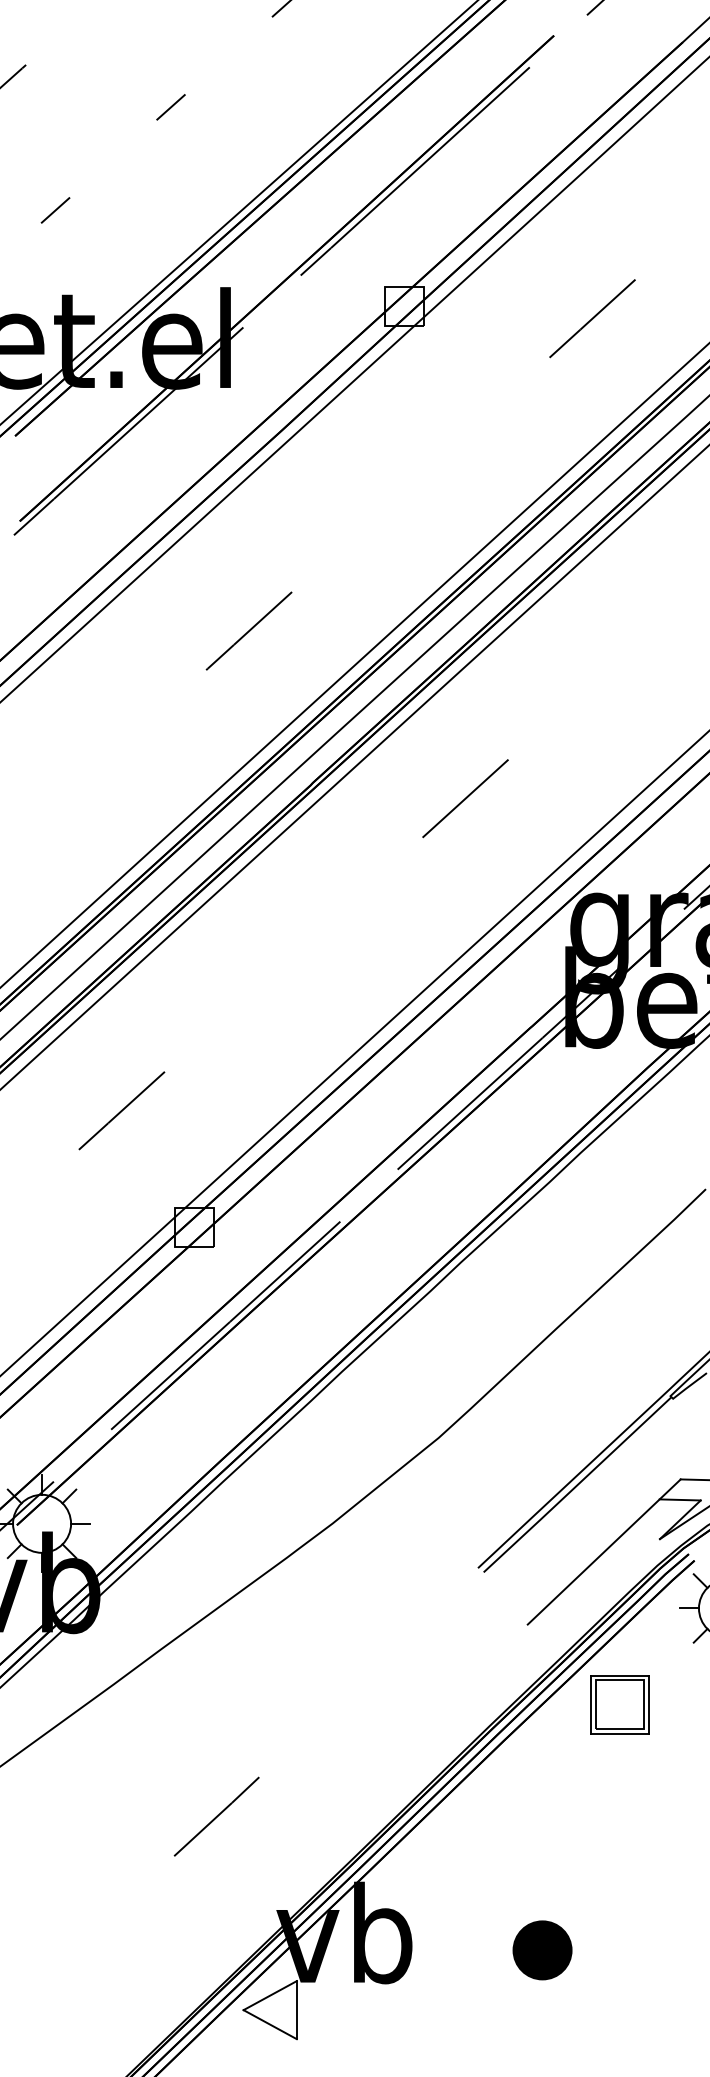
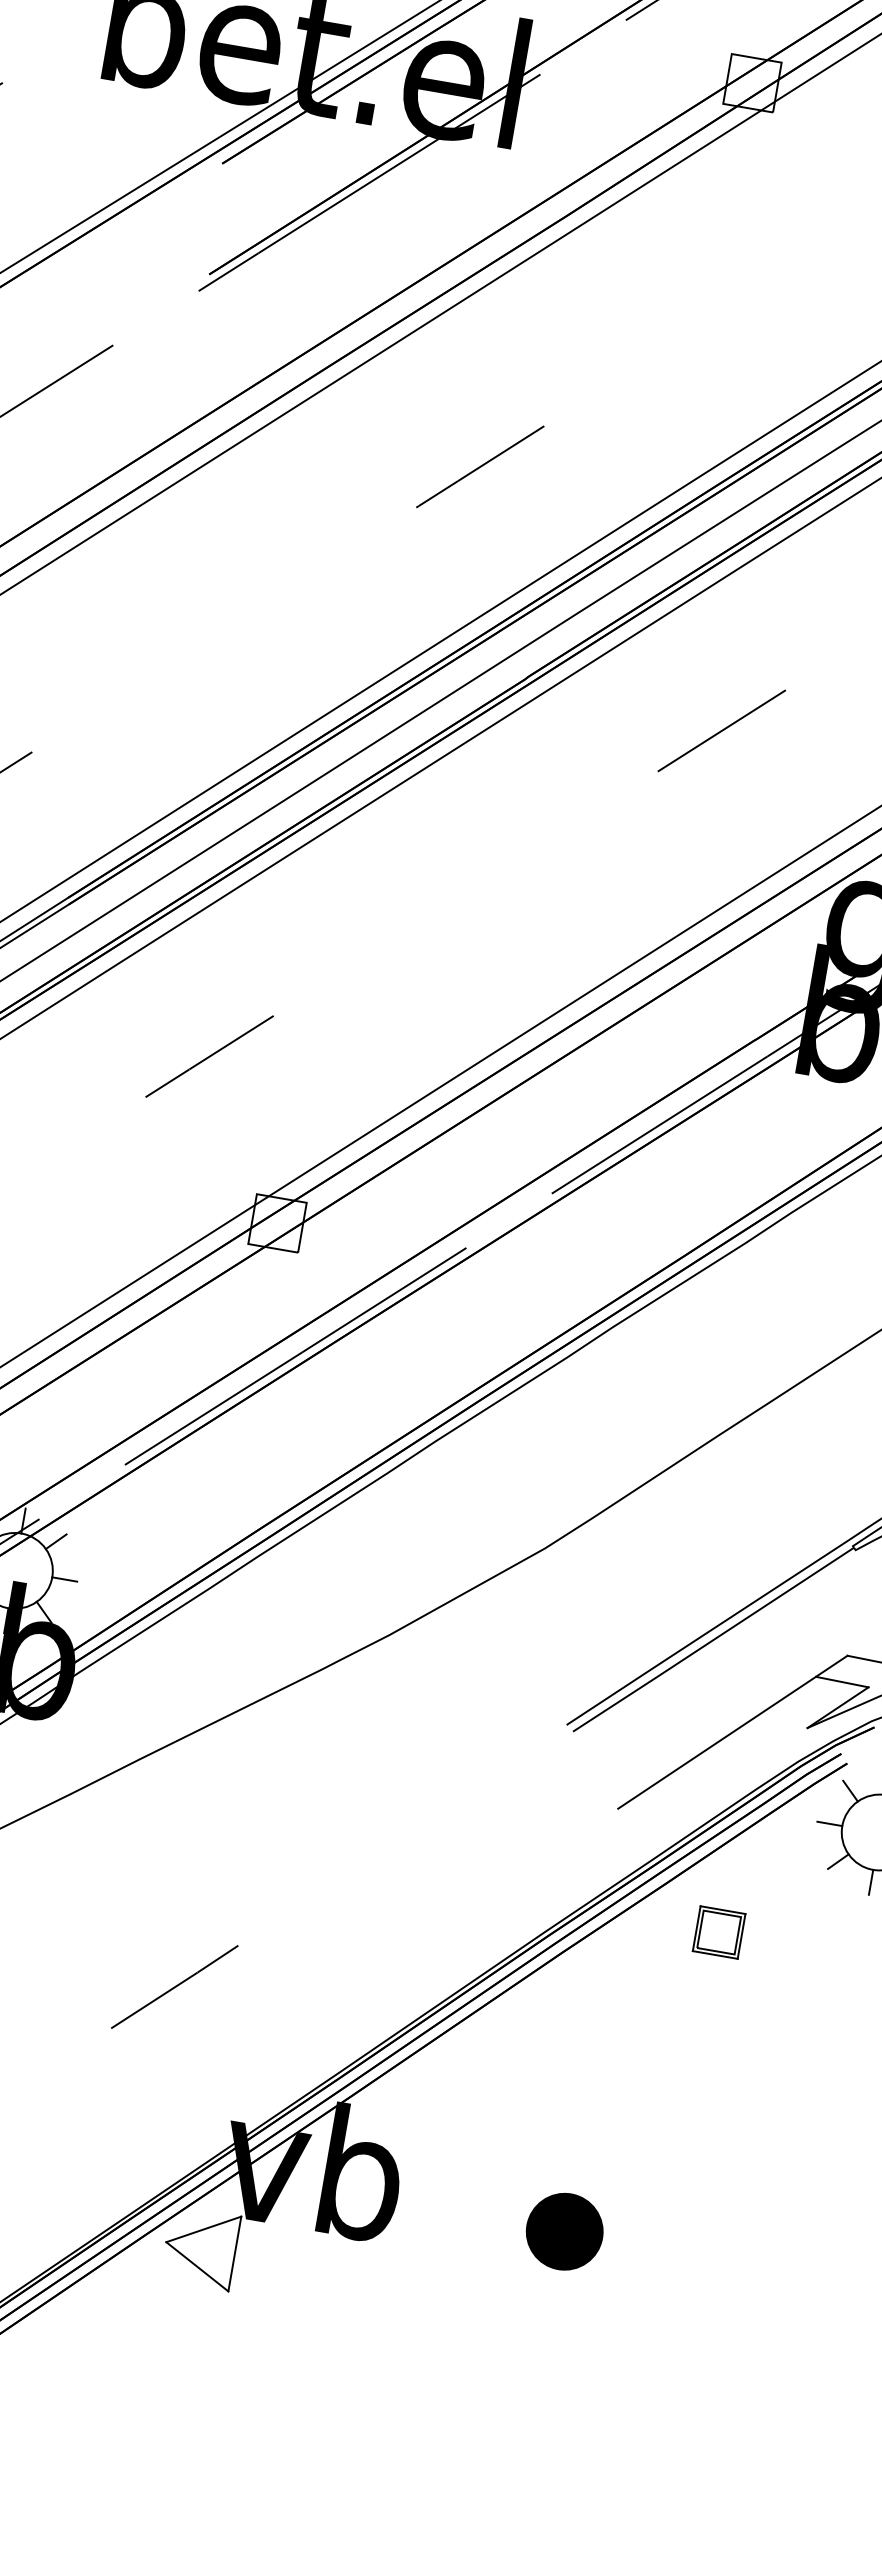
part: (619, 1704) -> (718, 1932), size x0.6

